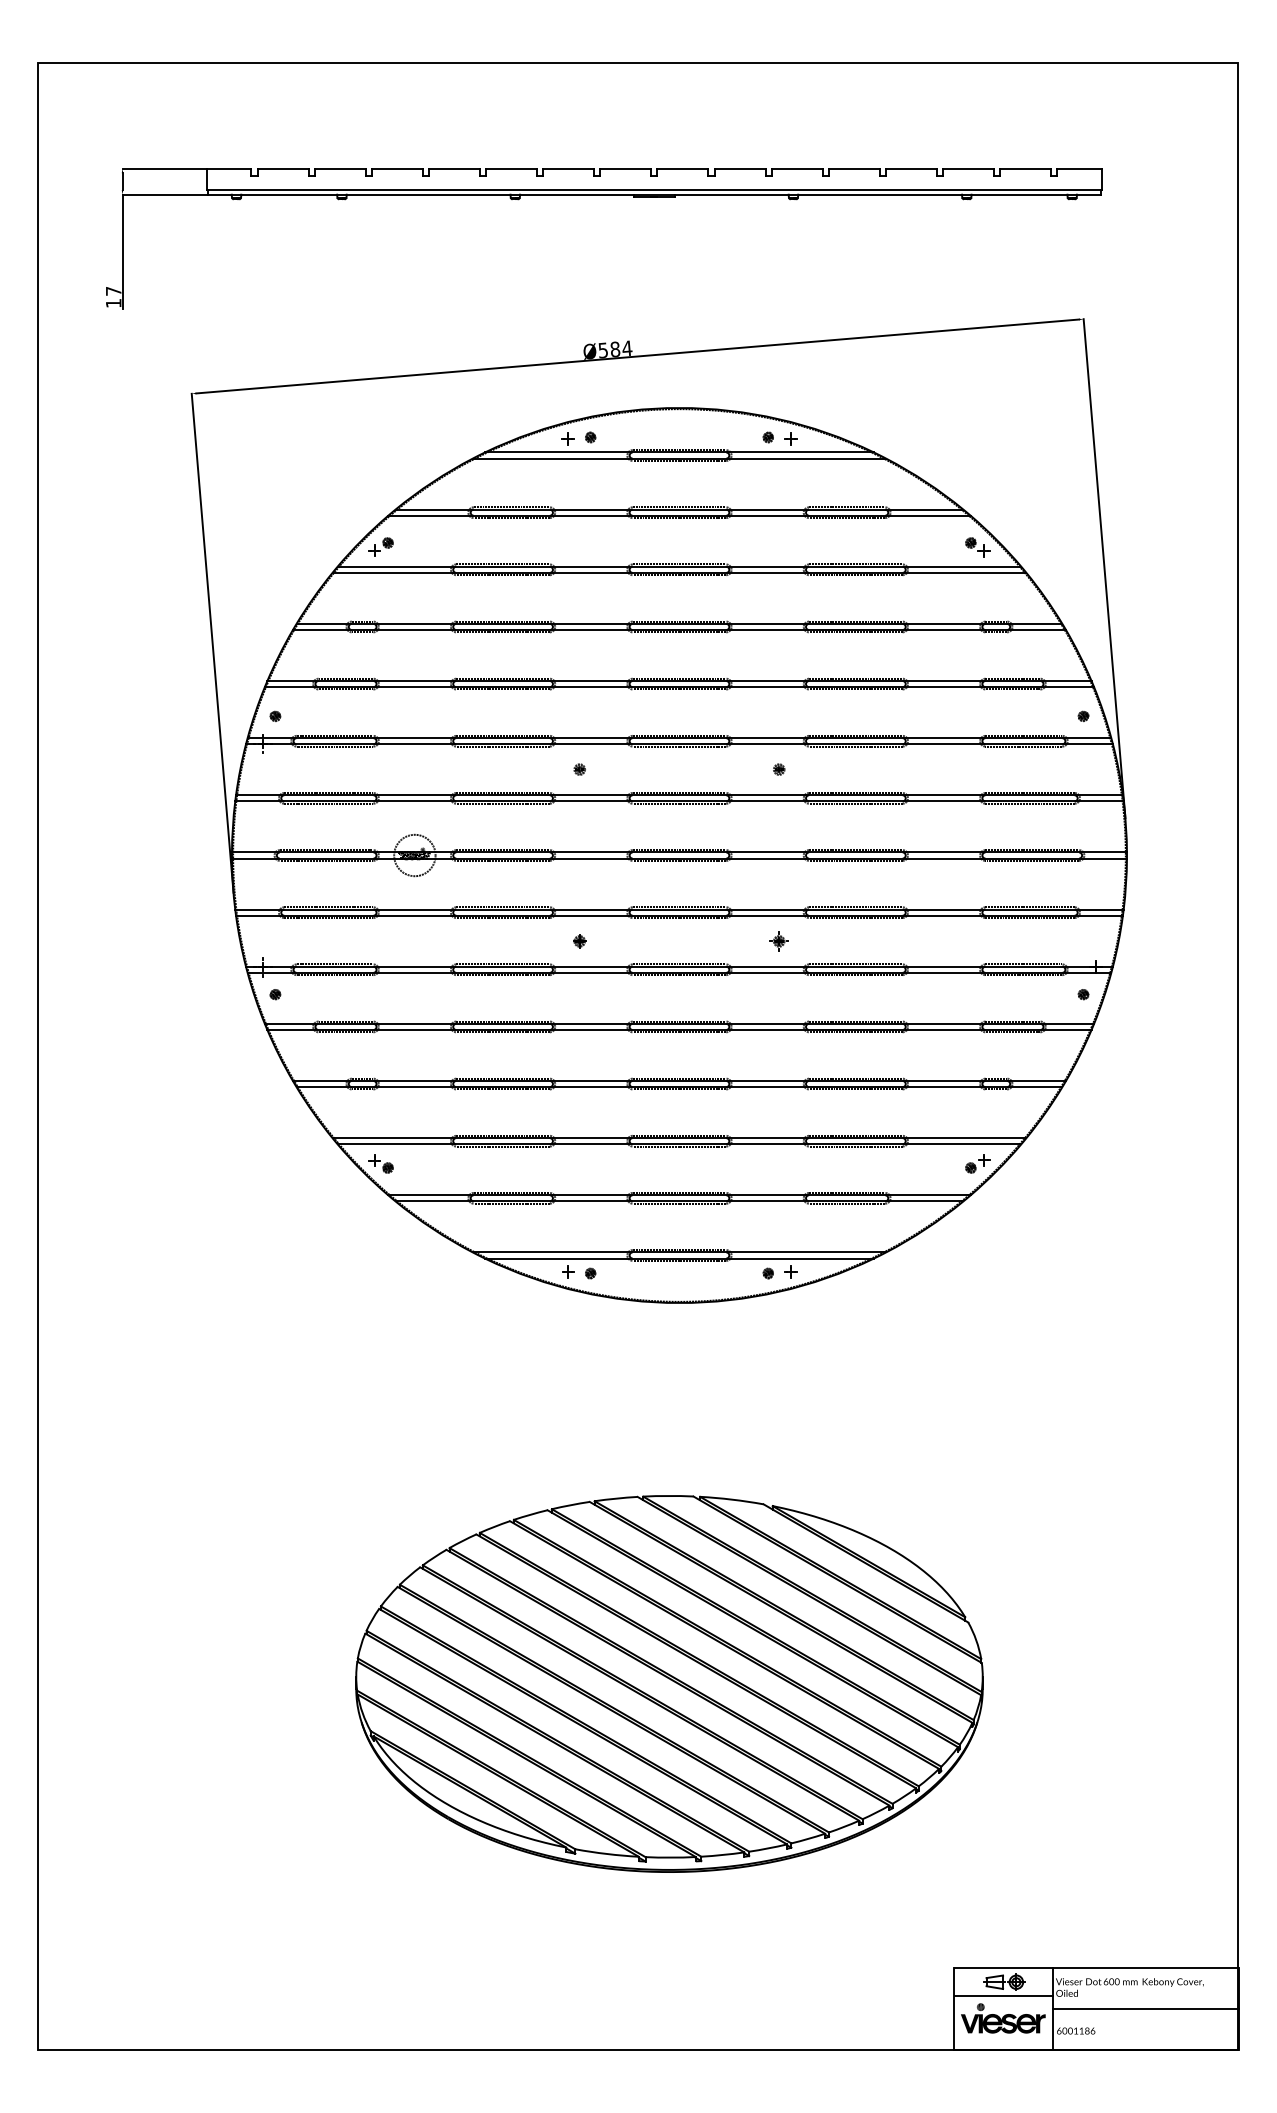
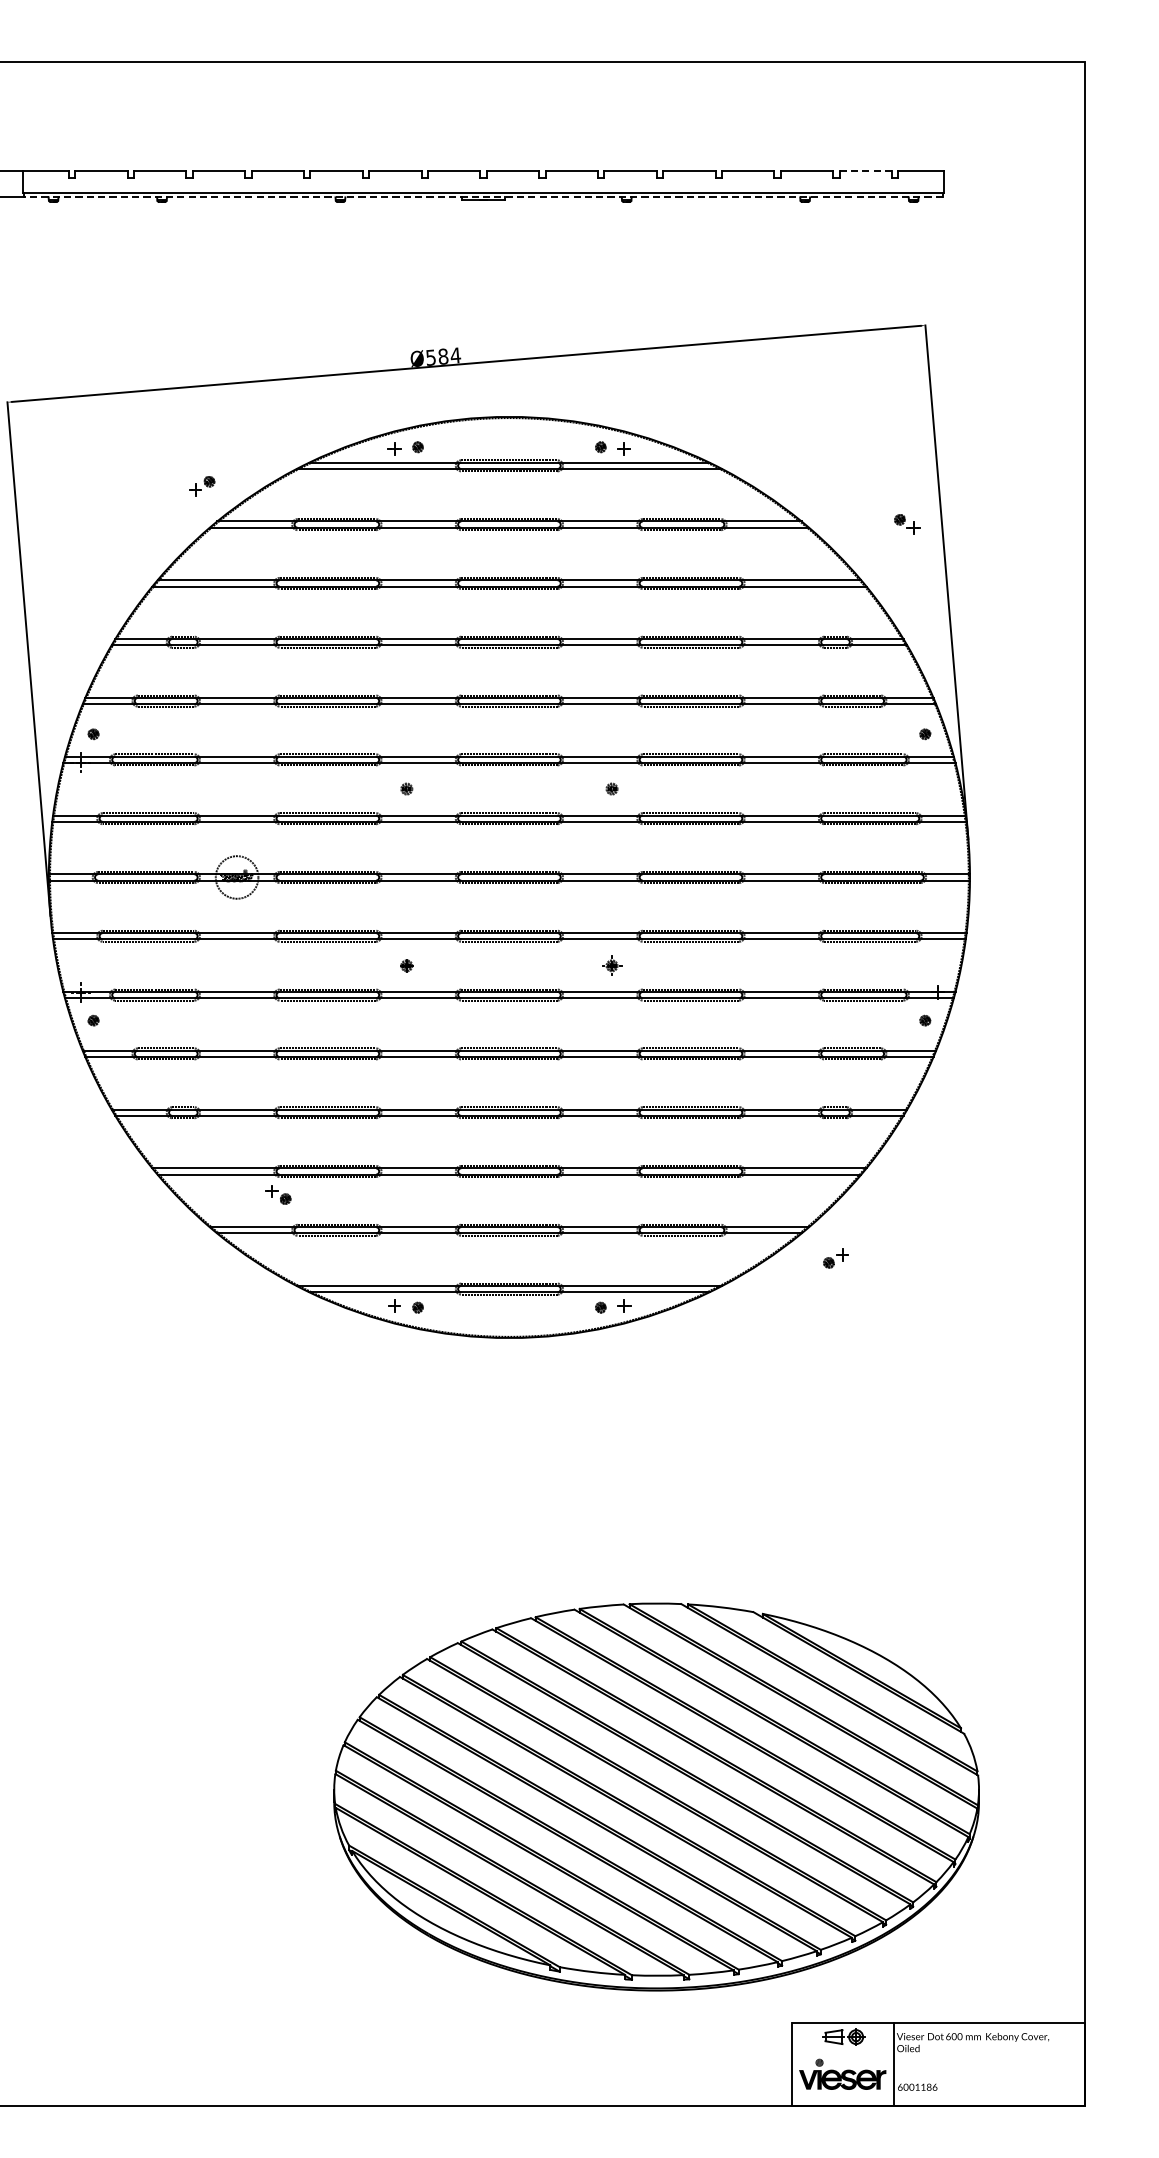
line: (1025, 168) -> (865, 170), solid -> dashed
line: (653, 194) -> (482, 197), solid -> dashed
part: (380, 546) -> (201, 485), moved
part: (977, 547) -> (906, 524), moved
part: (380, 1163) -> (277, 1194), moved
part: (977, 1163) -> (835, 1258), moved
part: (669, 1683) -> (656, 1796), moved
line: (1003, 1995) -> (842, 2050), removed
line: (1145, 2008) -> (989, 2064), removed

